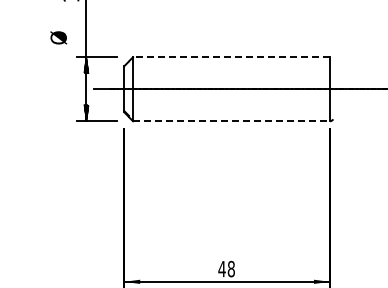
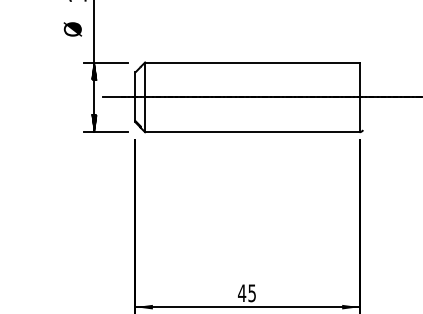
text: (58, 37) -> (72, 29), moved
line: (231, 57) -> (252, 62), dashed -> solid
line: (232, 121) -> (253, 132), dashed -> solid
text: (230, 268) -> (251, 292), 48 -> 45

